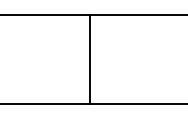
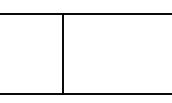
line: (90, 58) -> (62, 53), moved

